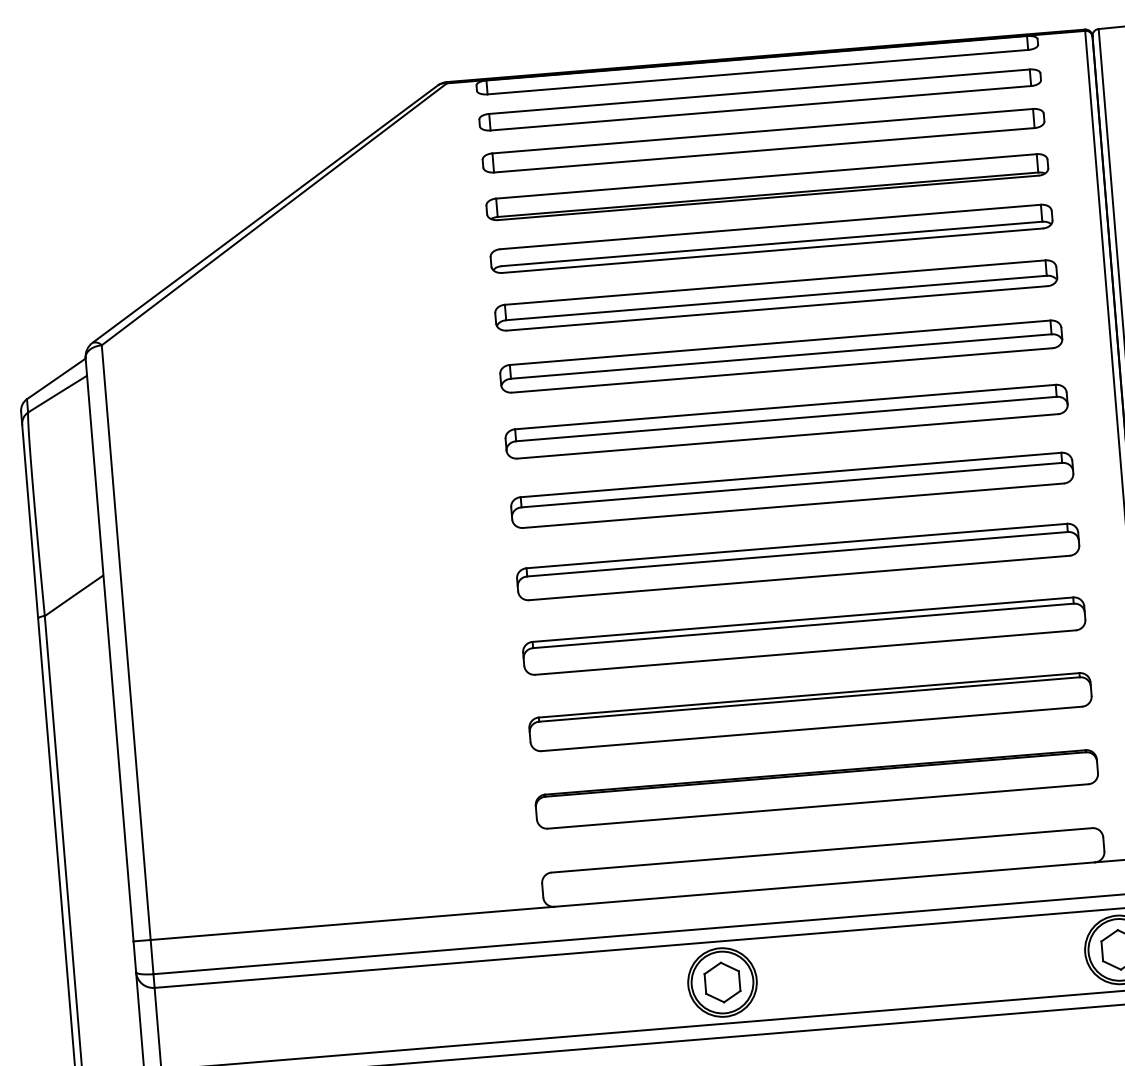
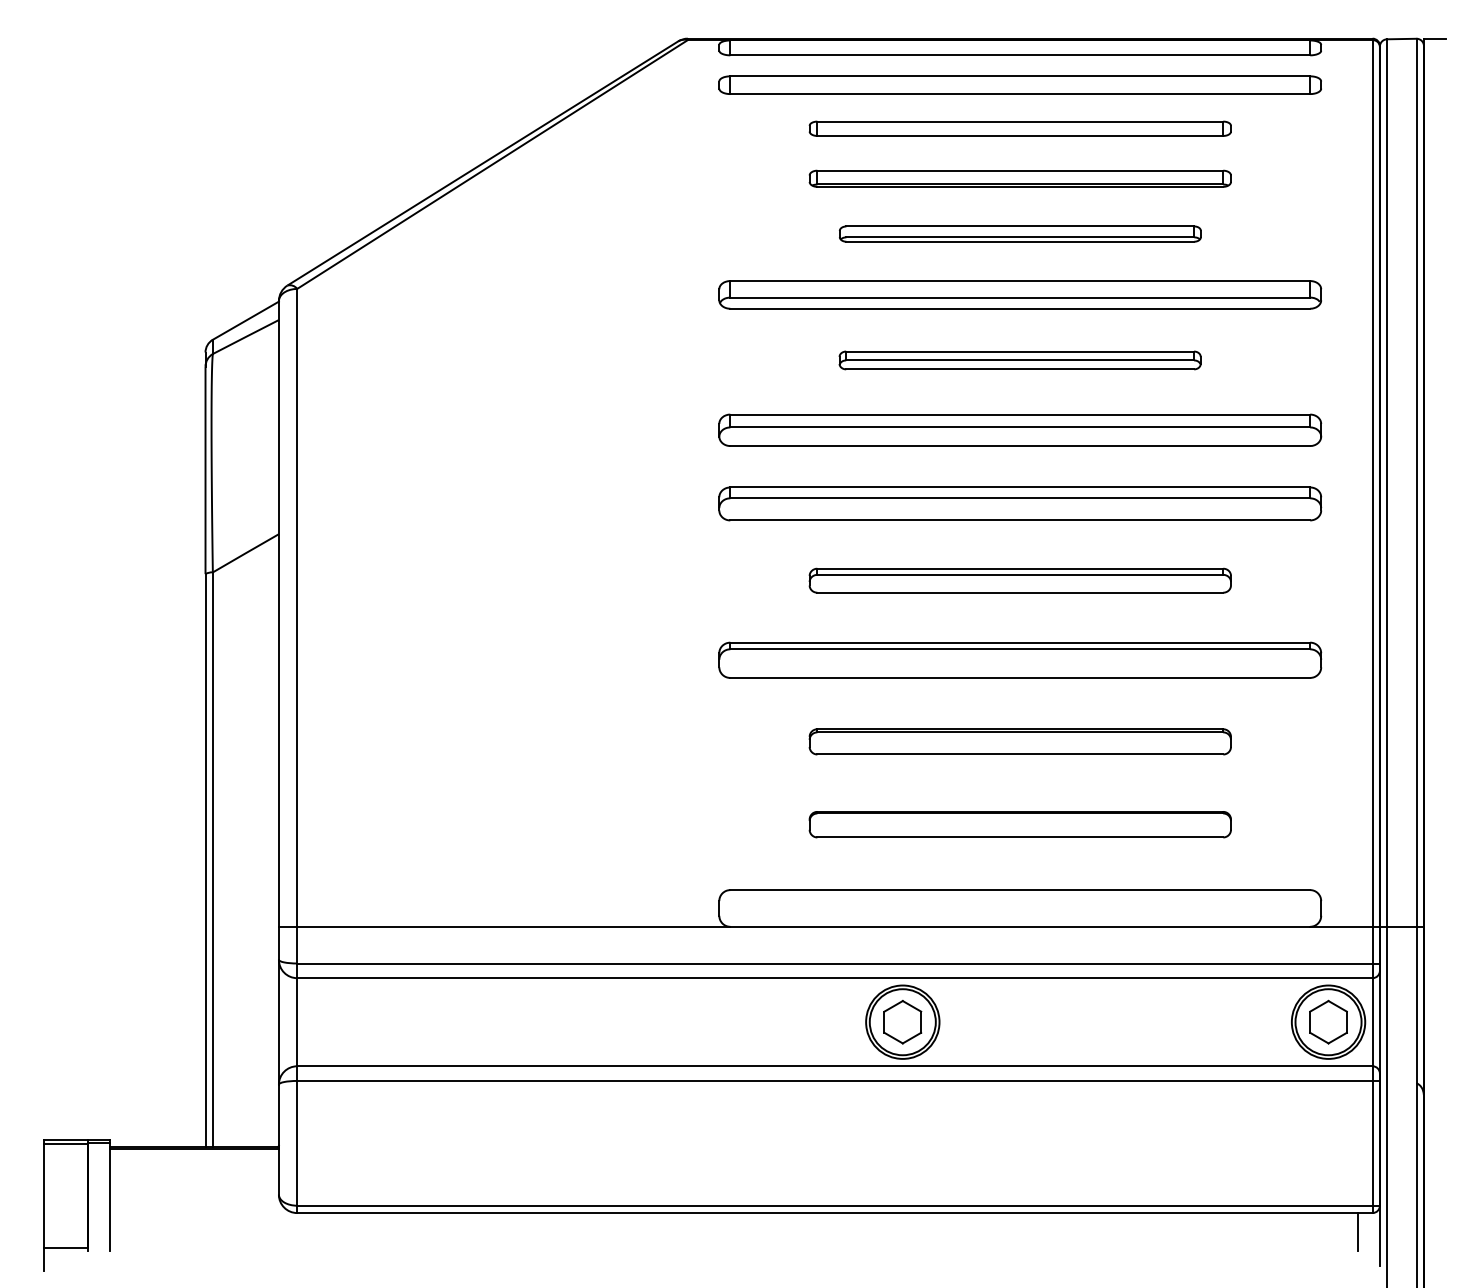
part: (763, 140) -> (1020, 128), size x0.7
part: (767, 186) -> (1020, 178), size x0.7
part: (771, 238) -> (1020, 233), size x0.6
part: (780, 356) -> (1019, 360), size x0.6
part: (798, 561) -> (1020, 580), size x0.7
part: (810, 711) -> (1020, 741), size x0.7
part: (817, 789) -> (1020, 824), size x0.7

